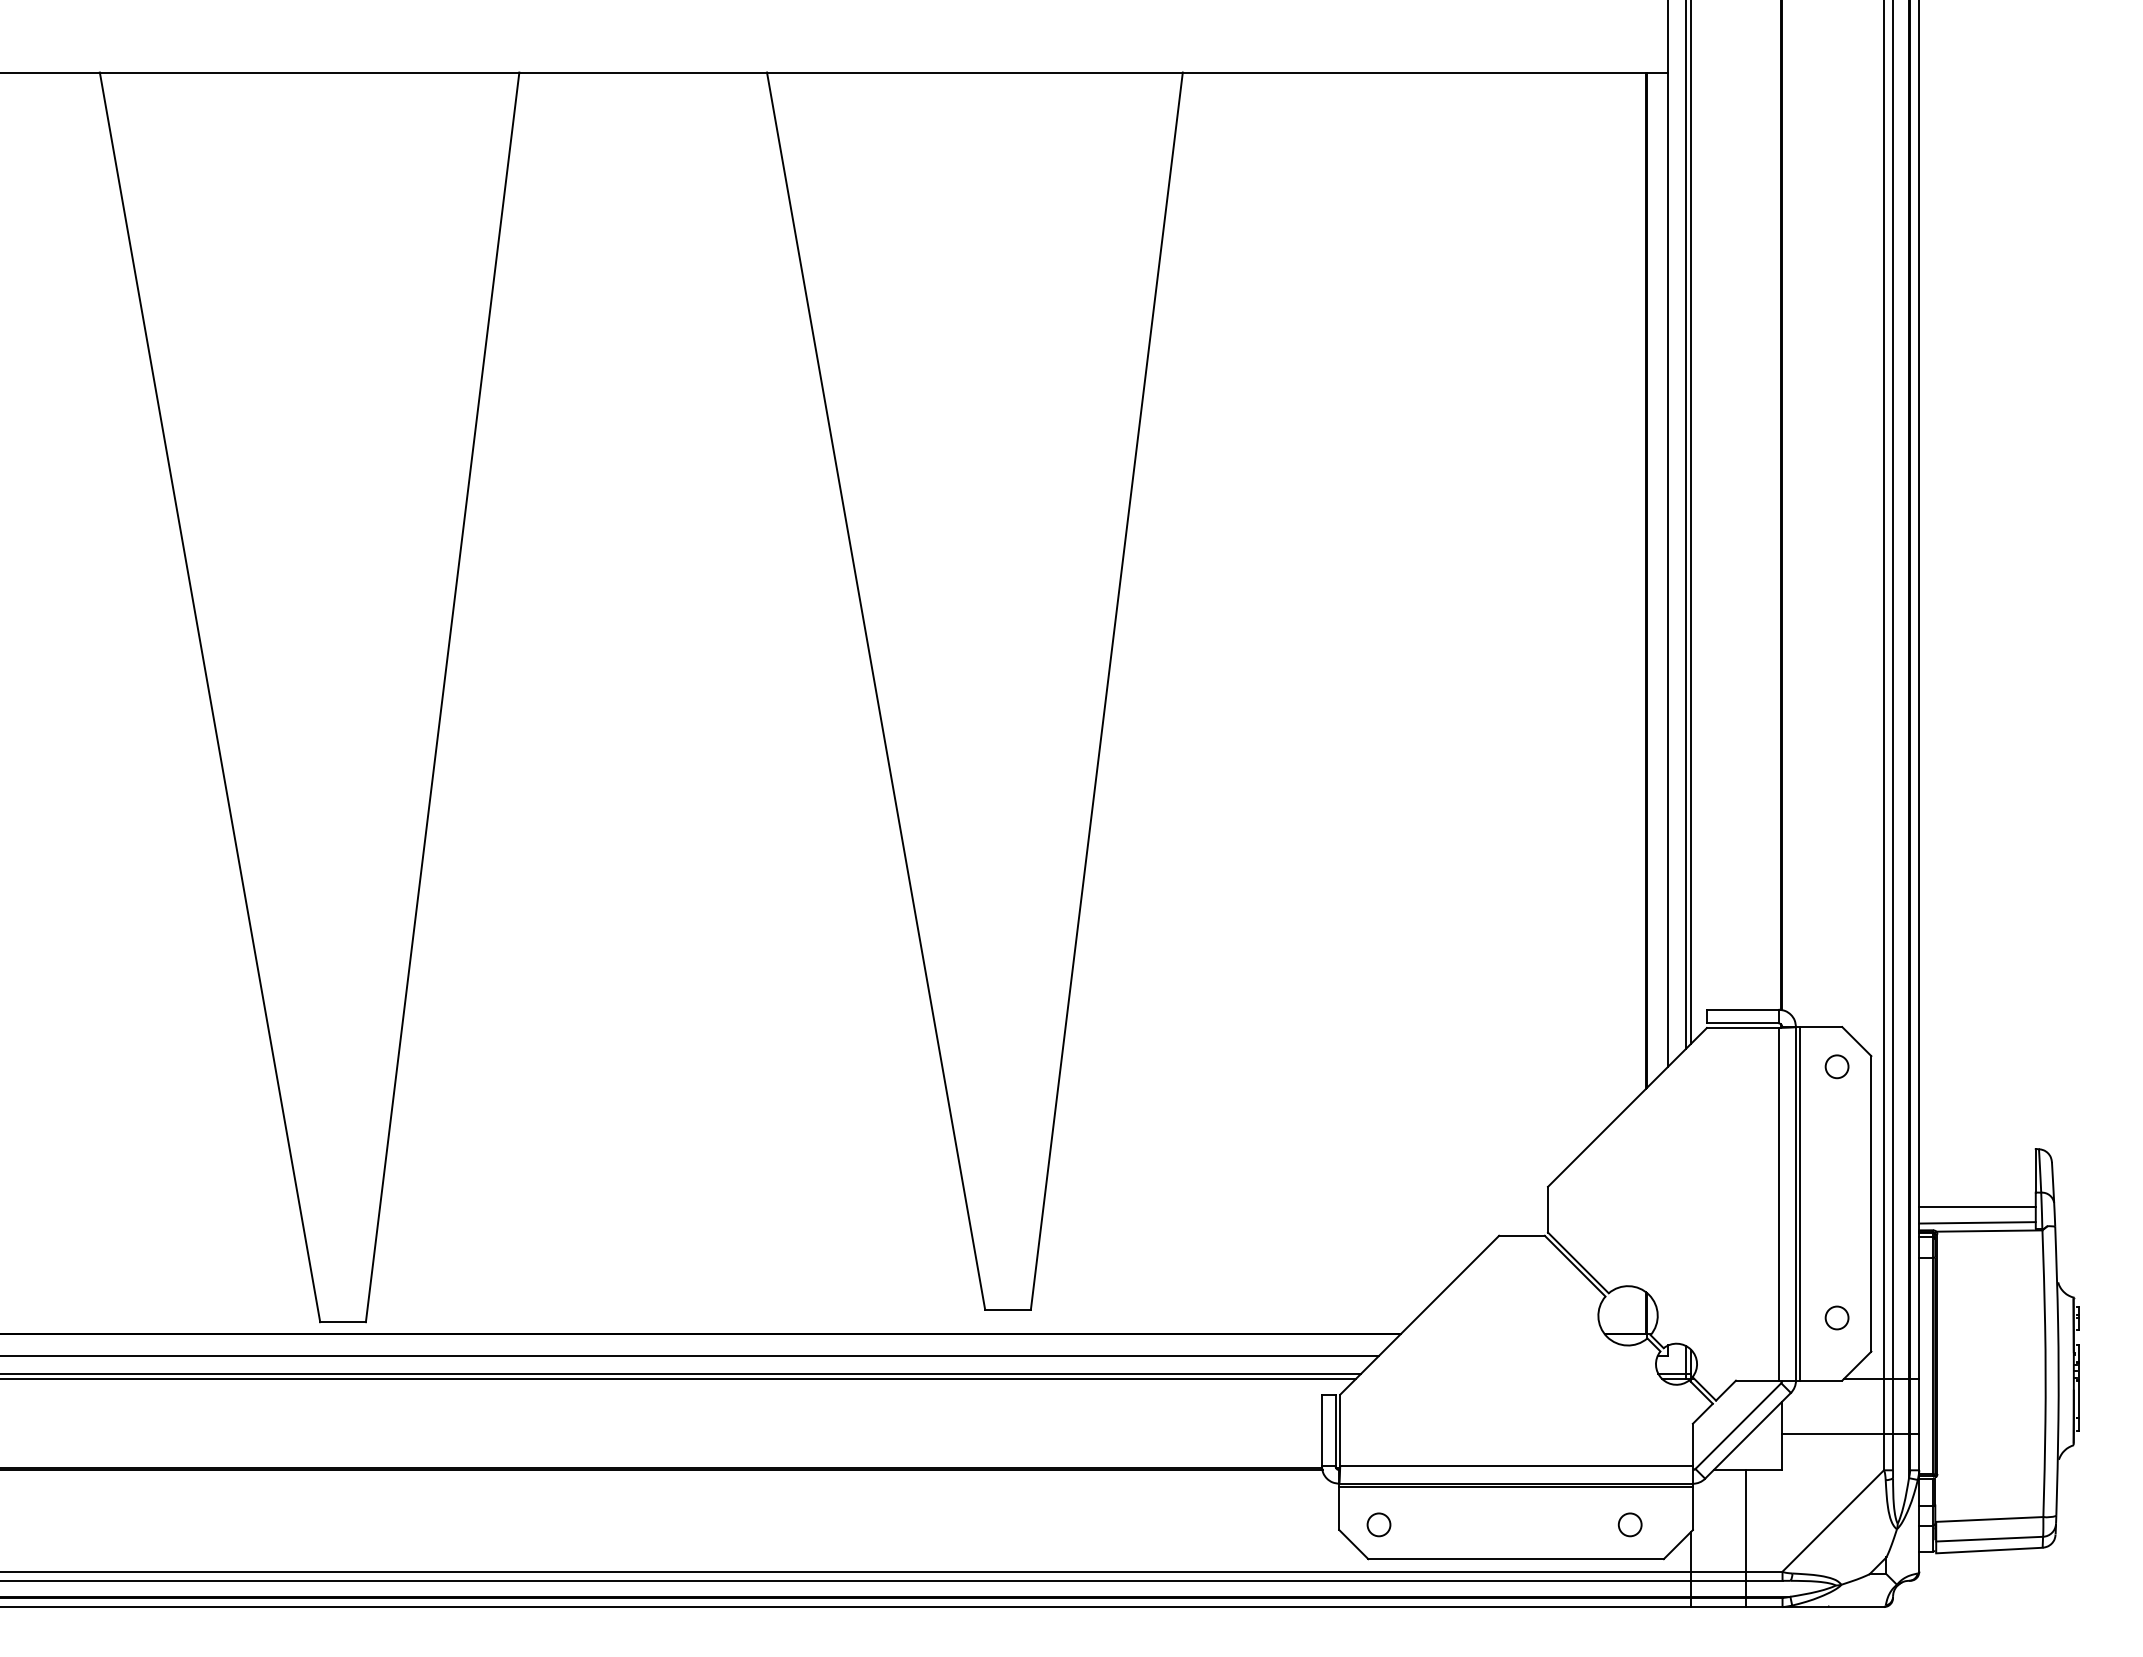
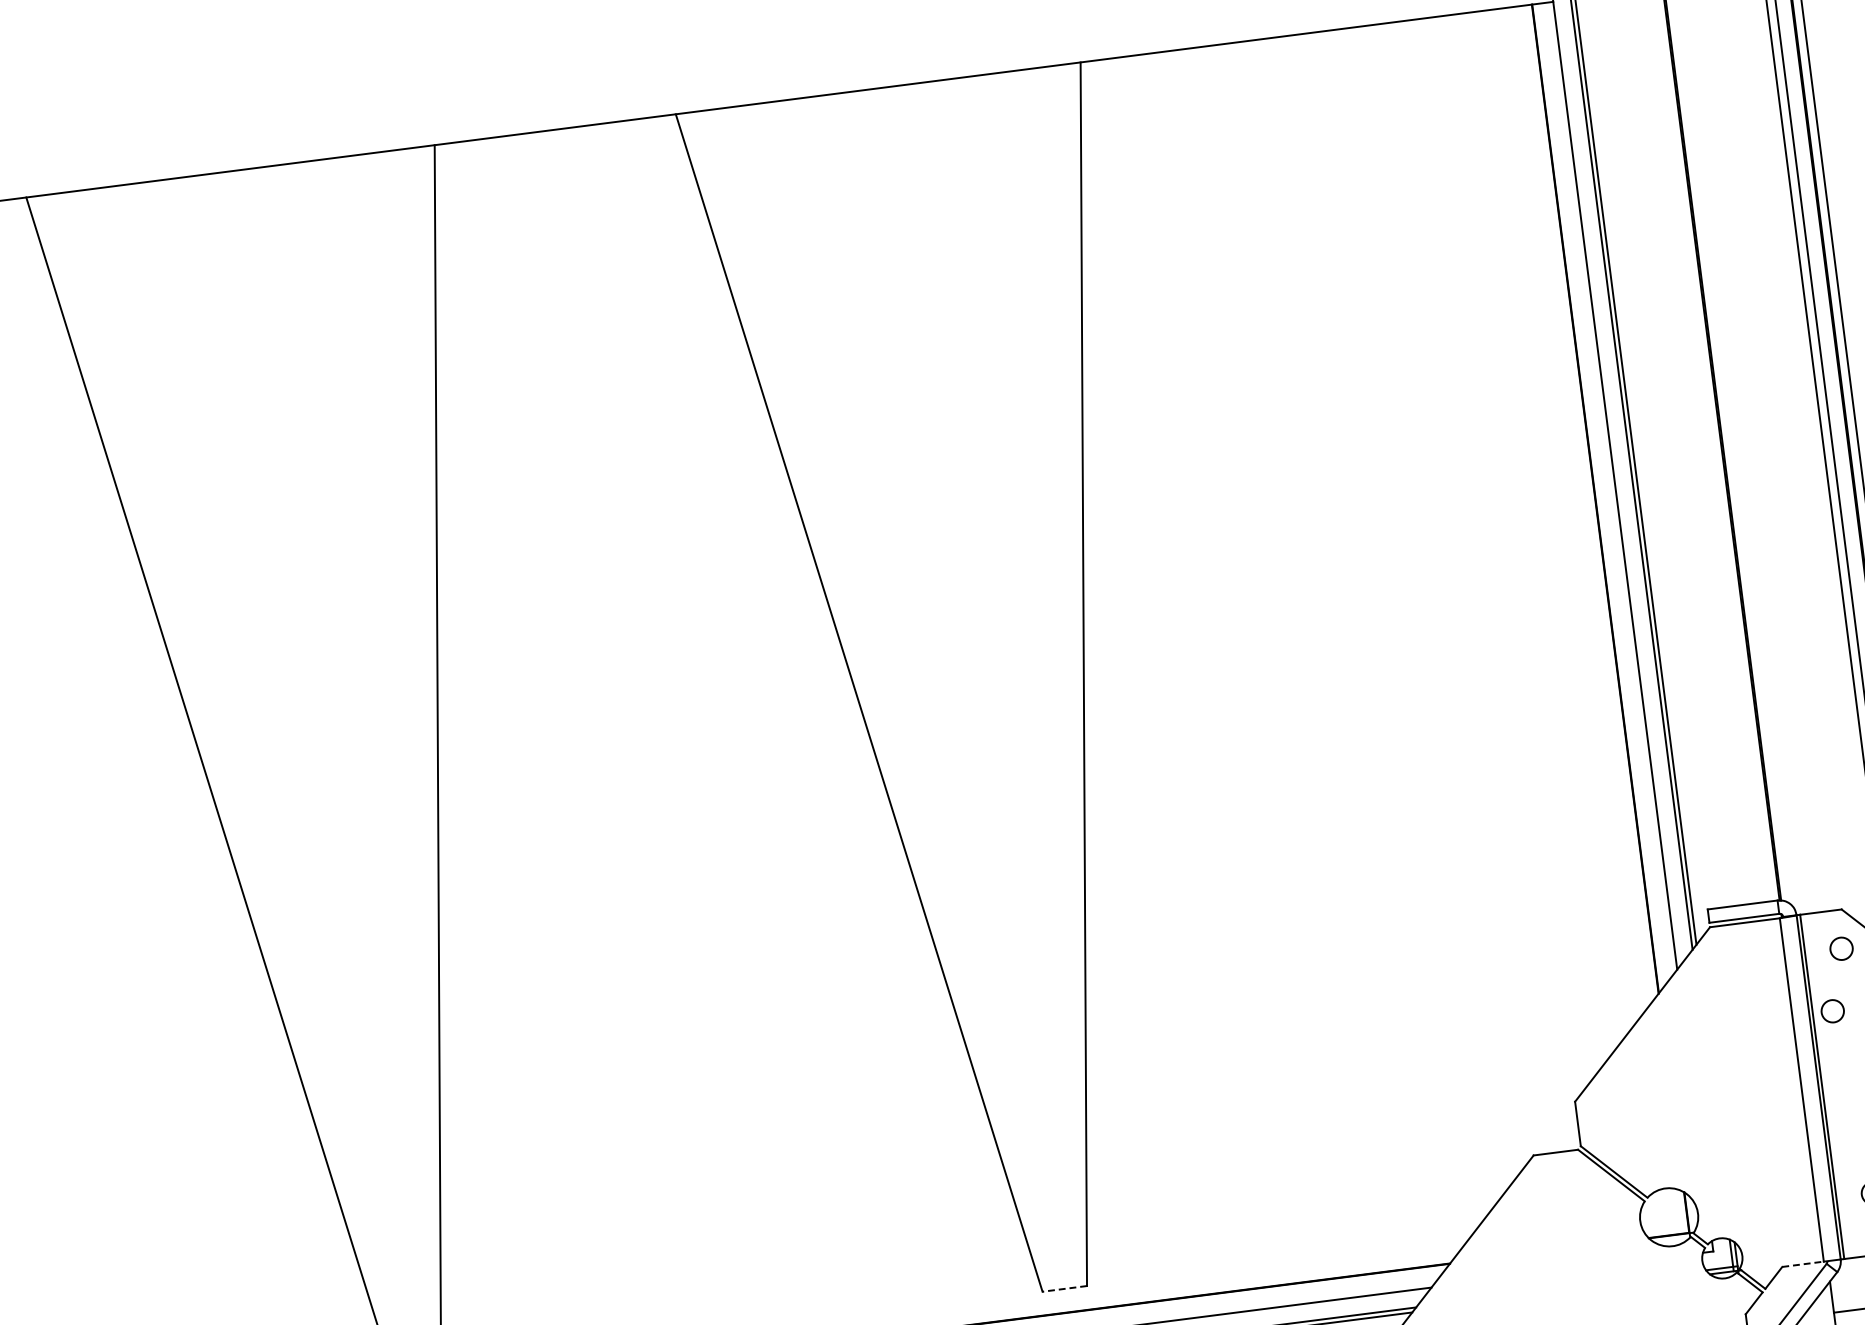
circle: (1819, 1128) -> (1832, 1011), added
line: (1008, 1309) -> (1065, 1288), solid -> dashed
line: (1757, 1380) -> (1803, 1264), solid -> dashed

